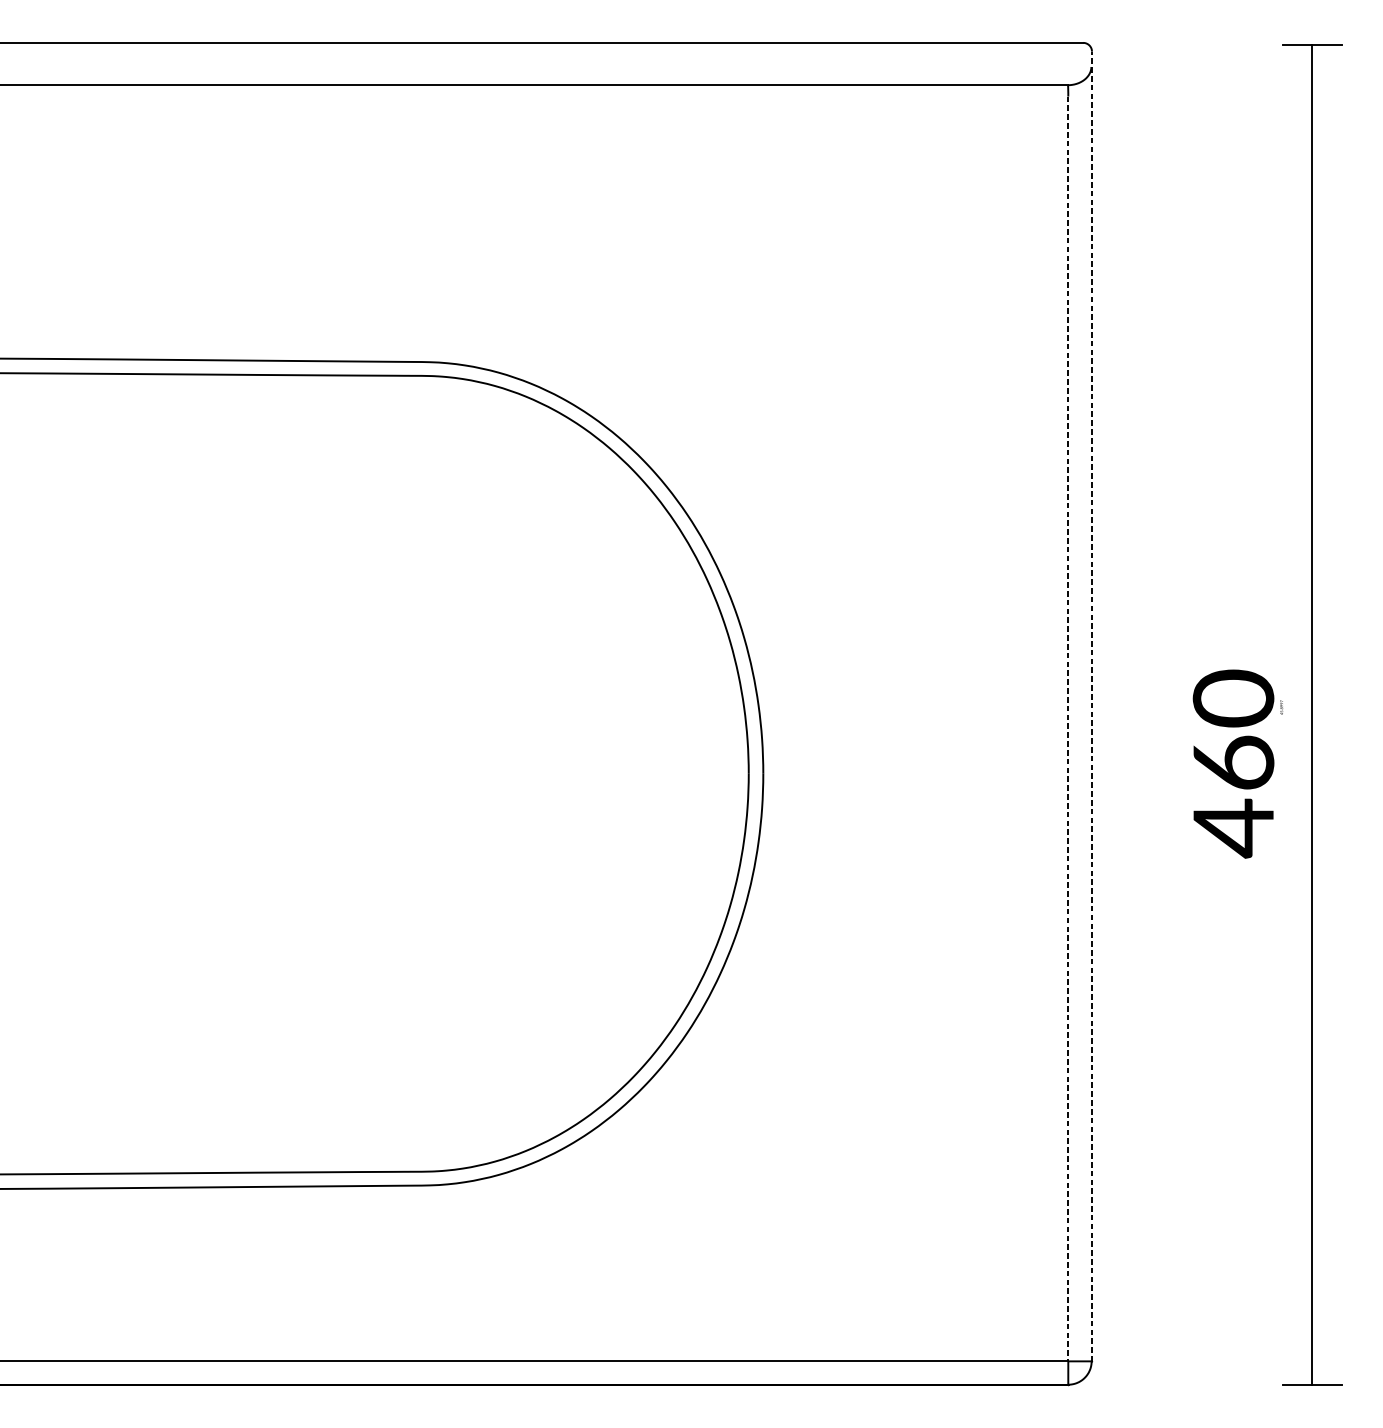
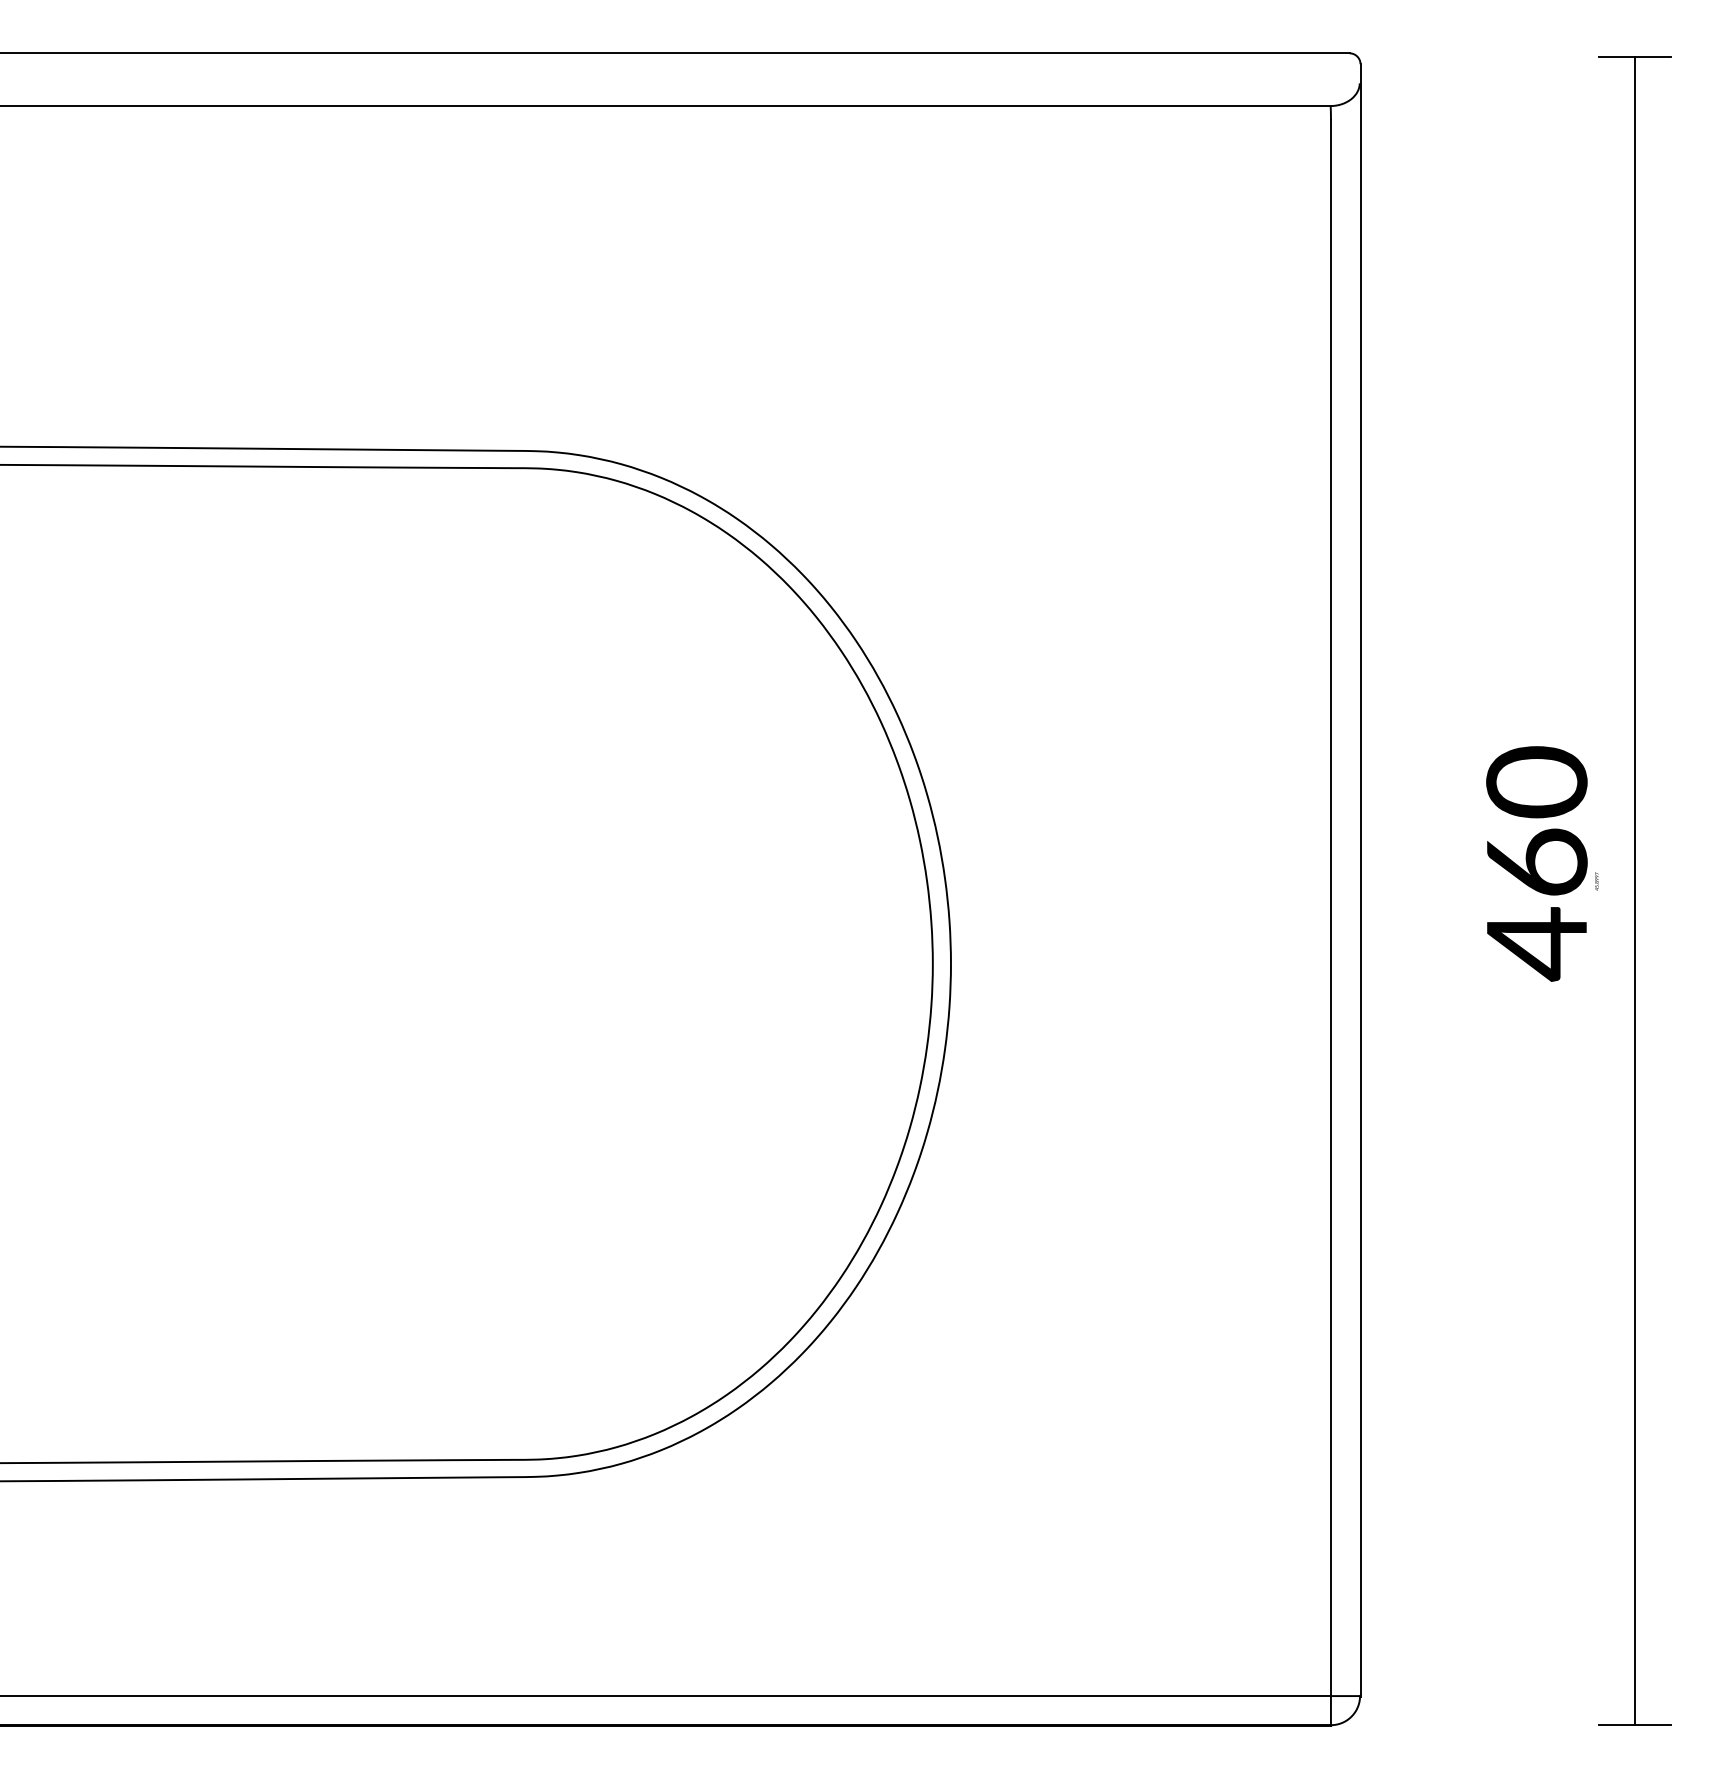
line: (1091, 705) -> (1360, 879), dashed -> solid
line: (1067, 729) -> (1330, 908), dashed -> solid
text: (1233, 763) -> (1536, 863), moved

